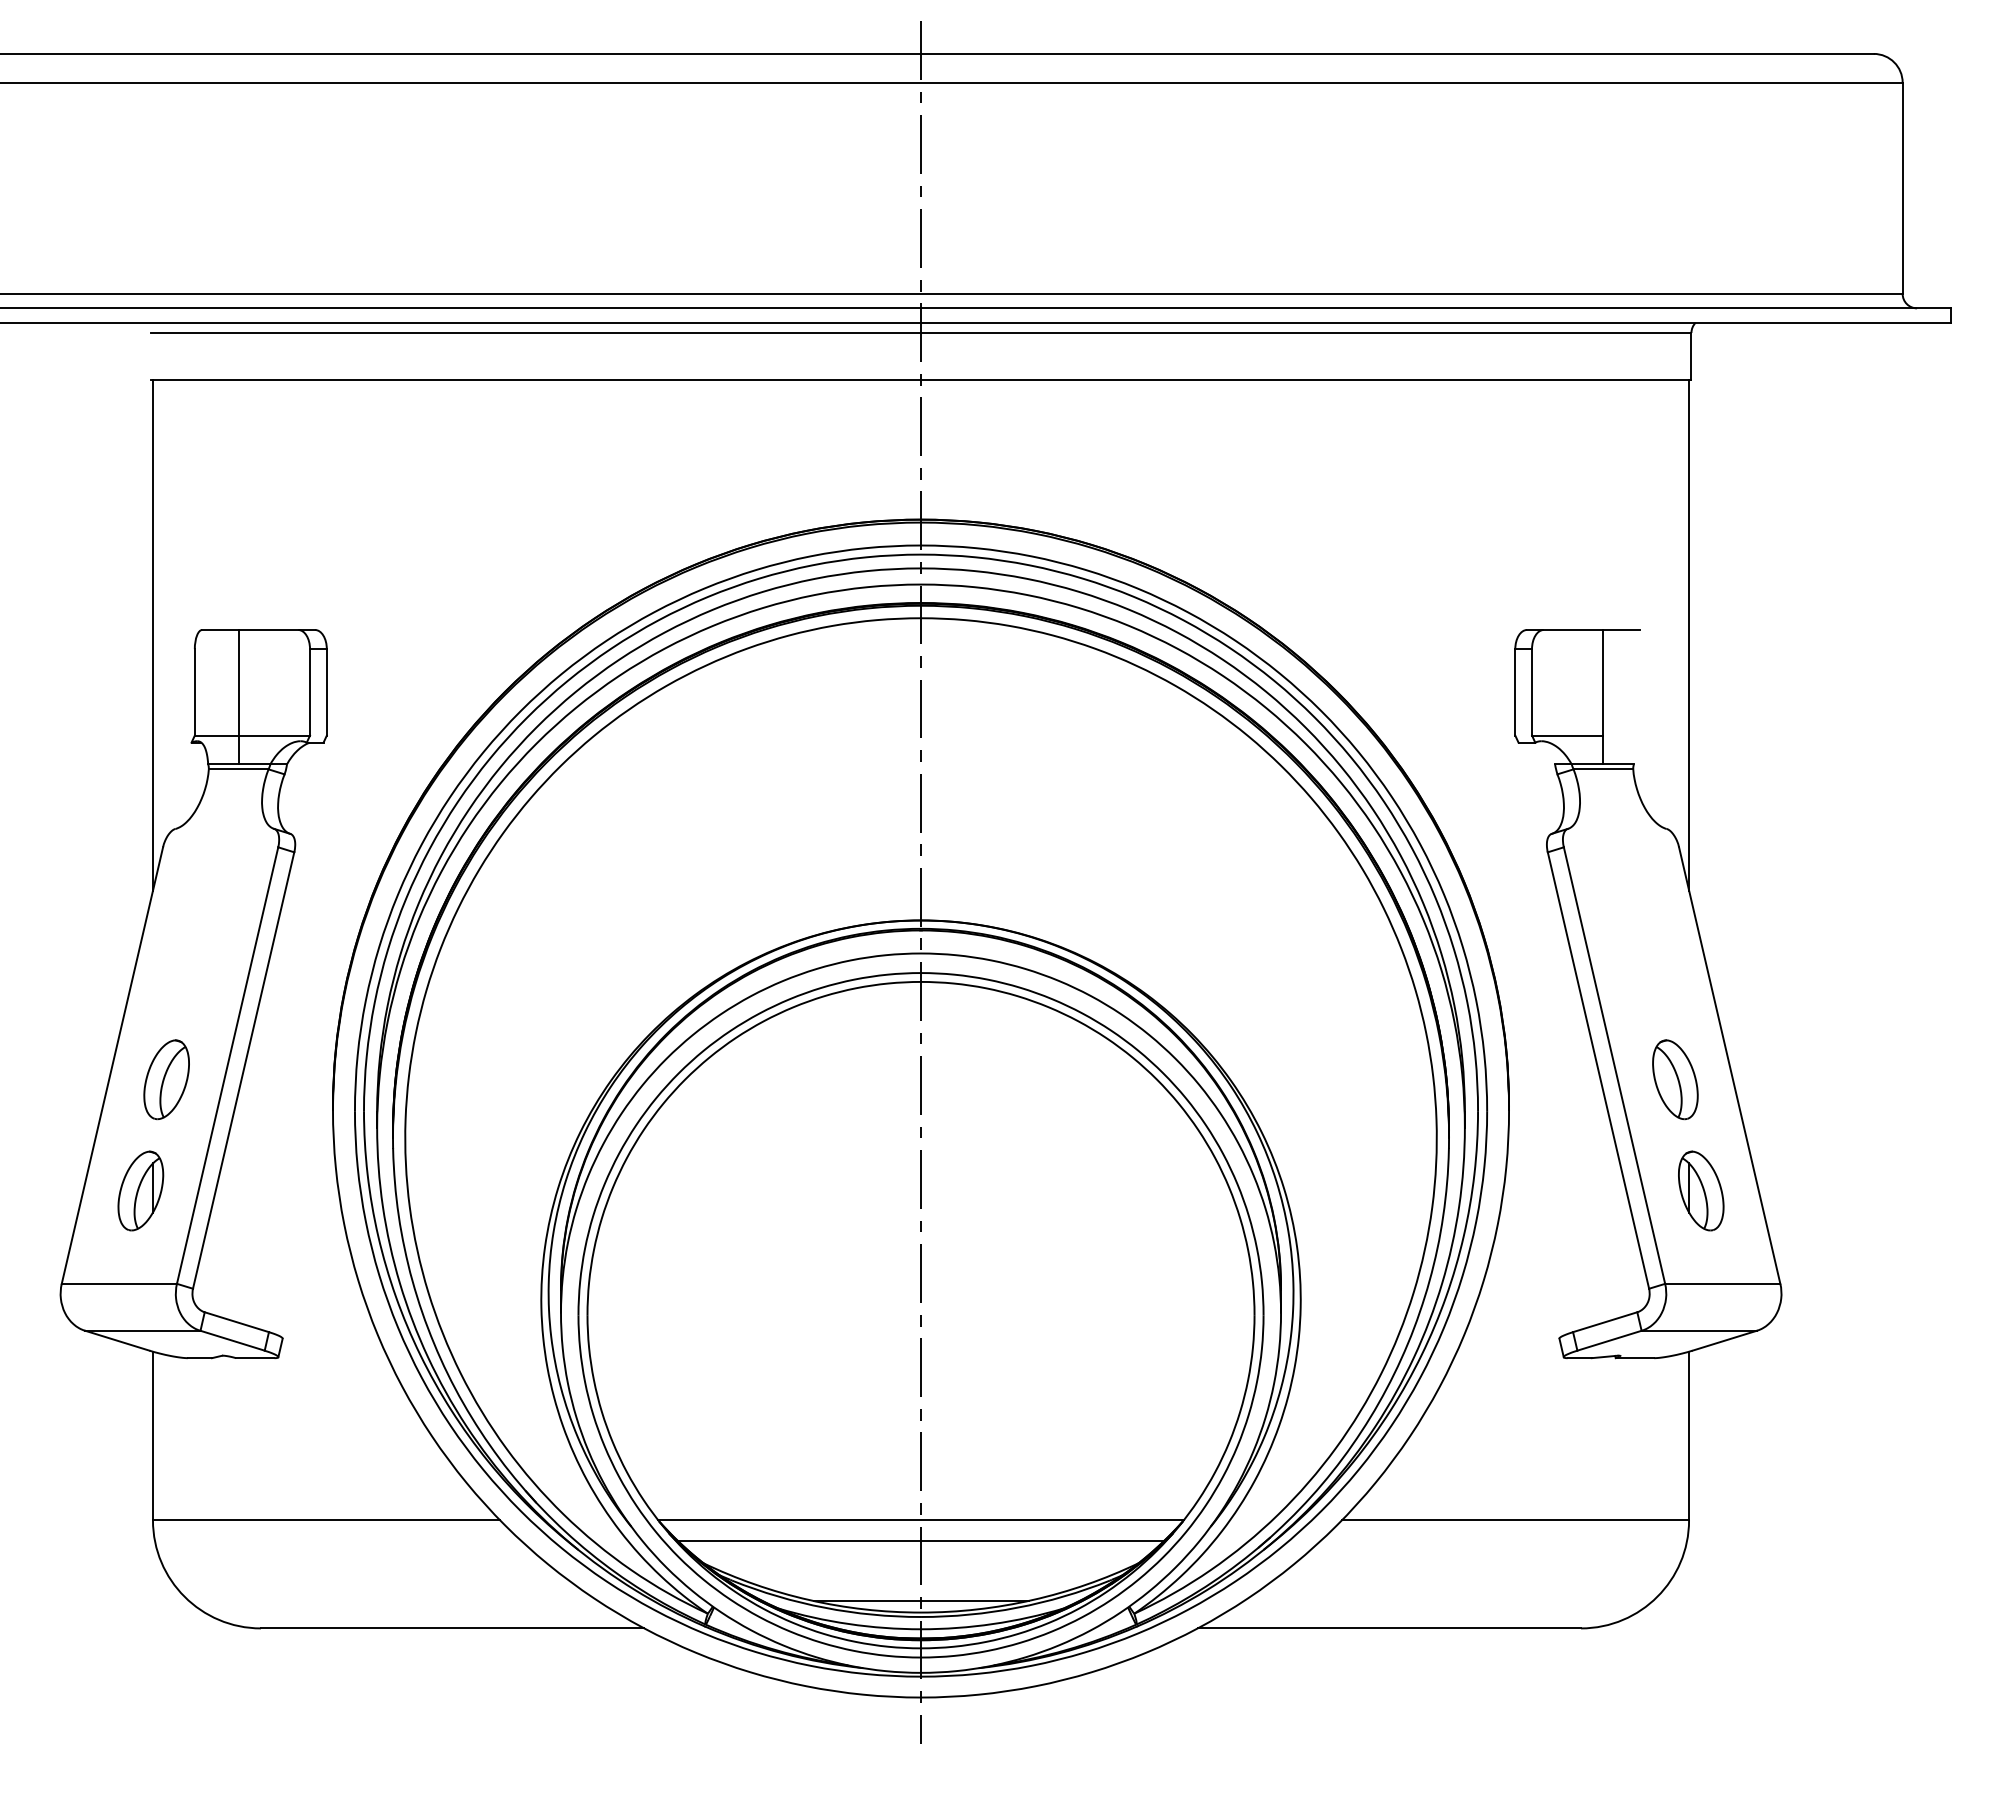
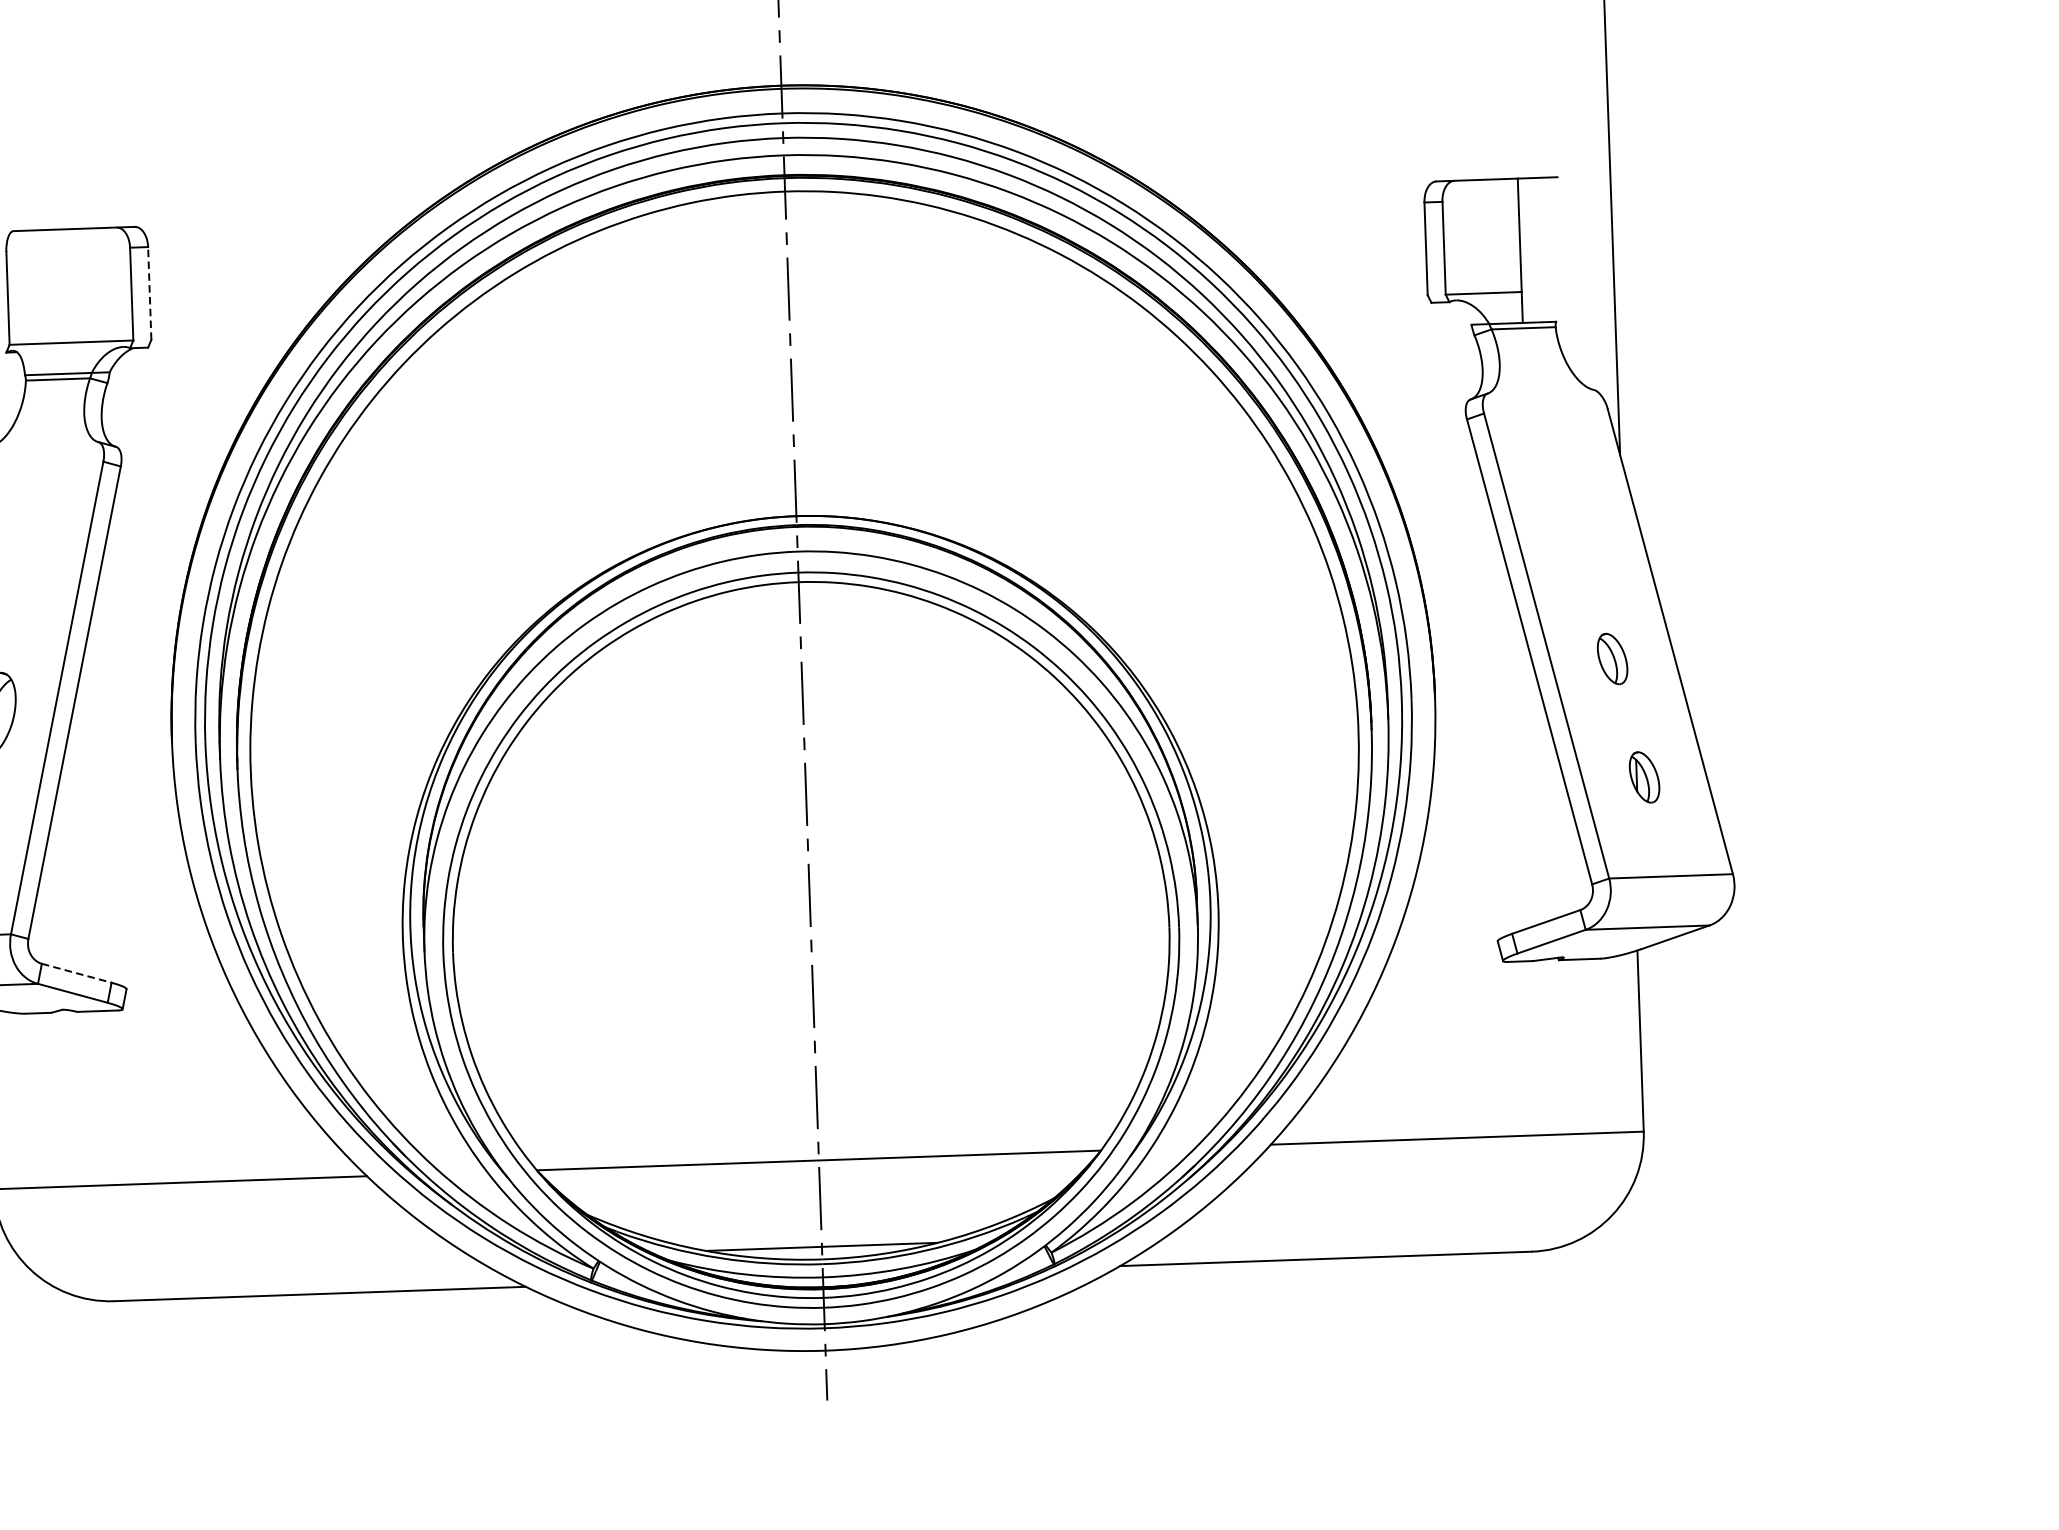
line: (326, 691) -> (149, 292), solid -> dashed
line: (239, 696) -> (56, 301), removed
part: (1675, 1079) -> (1612, 658), size x0.6
part: (1701, 1190) -> (1644, 776), size x0.6
line: (236, 1322) -> (76, 973), solid -> dashed
line: (920, 1540) -> (819, 1182), removed

